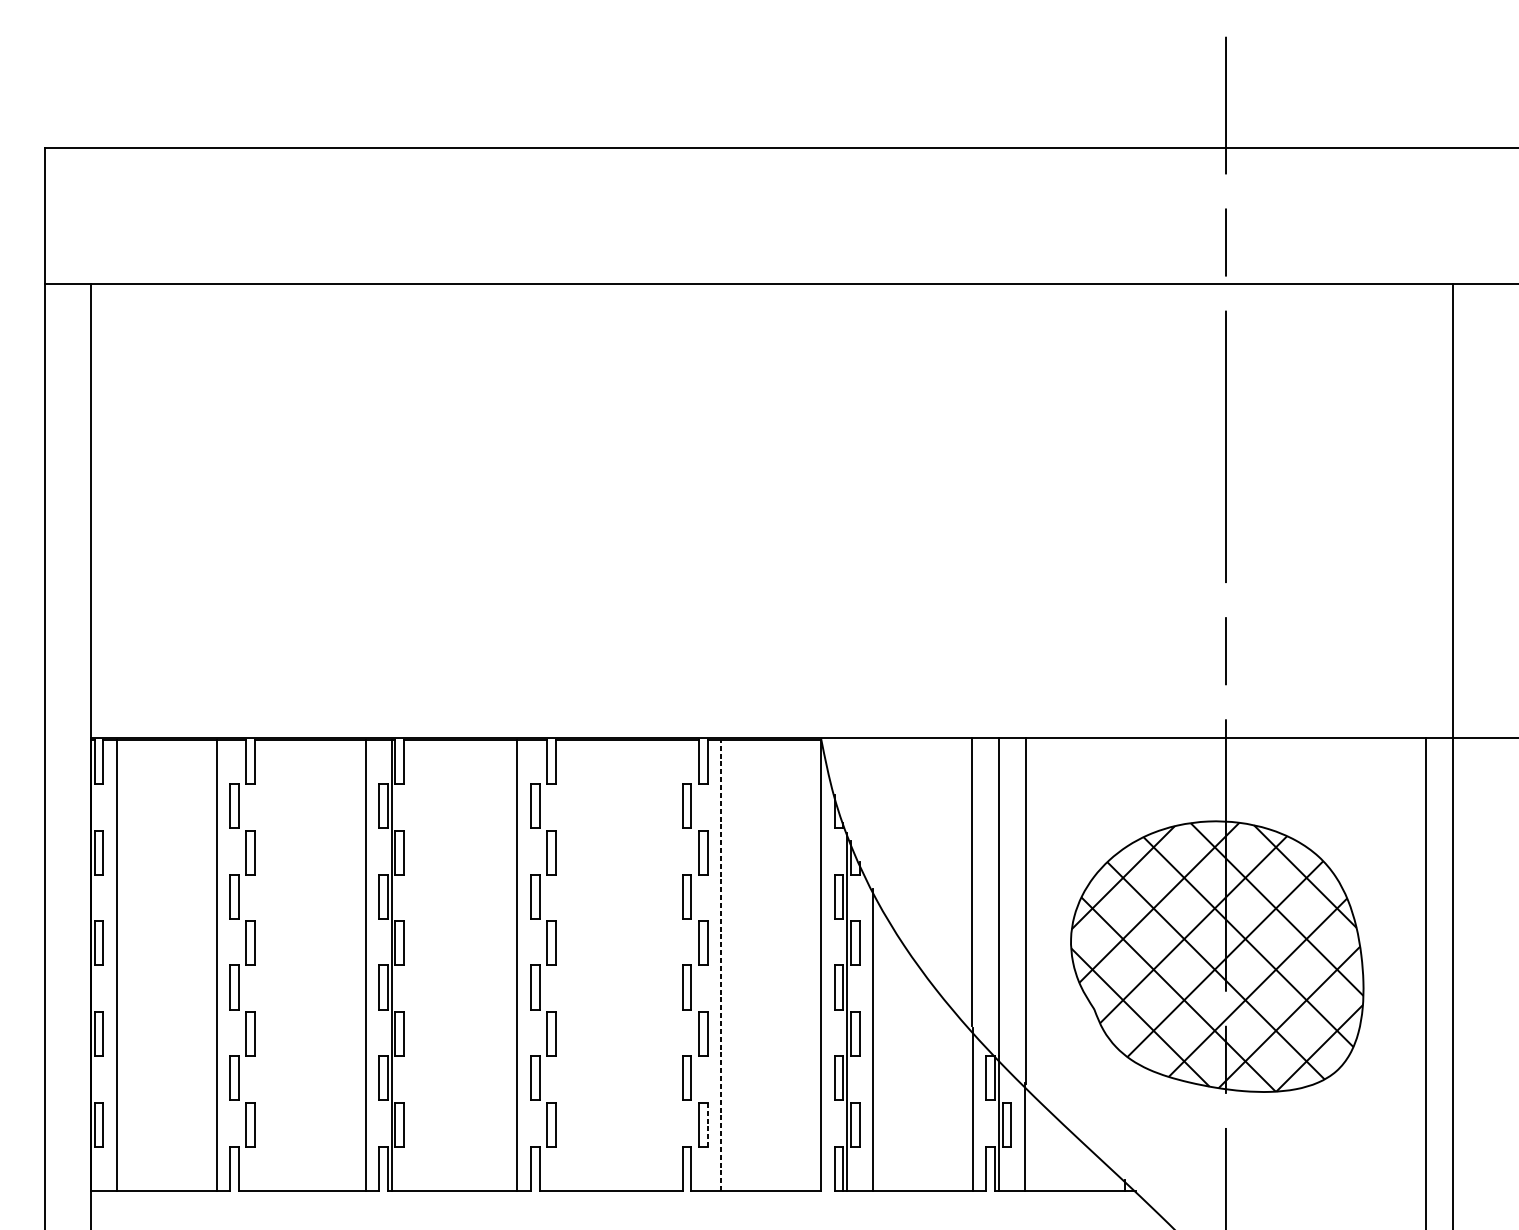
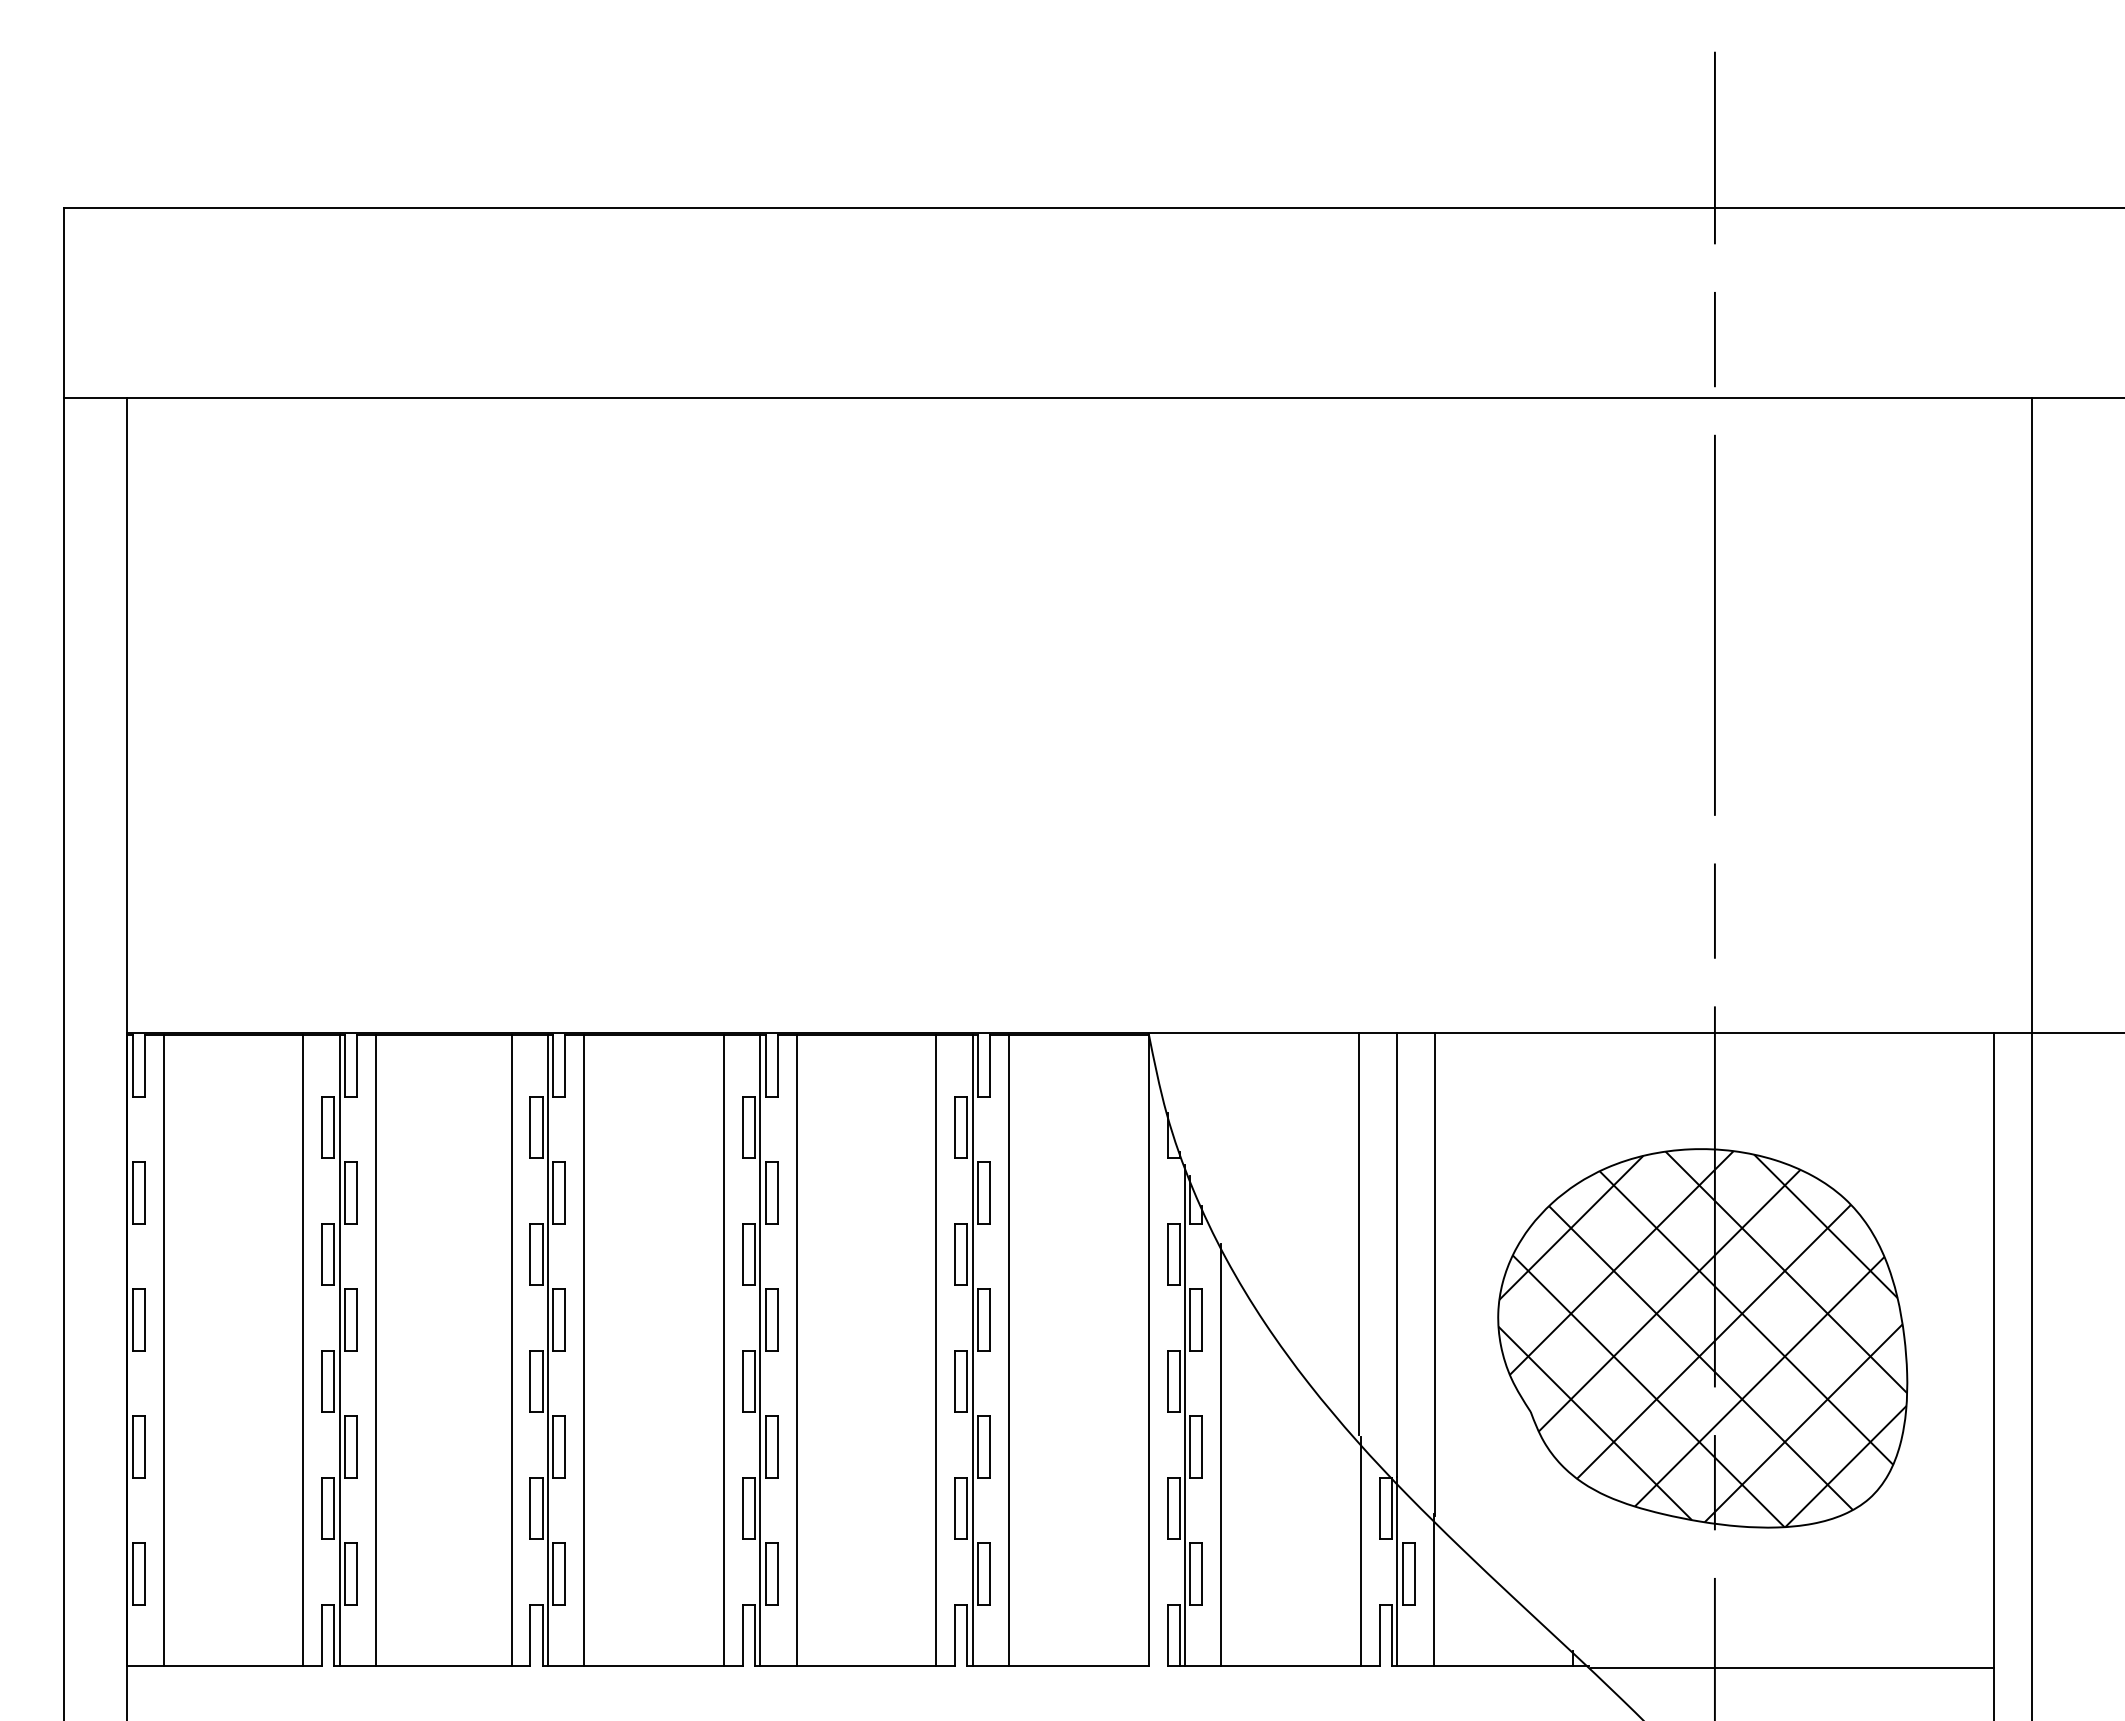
line: (242, 965) -> (339, 1350), added
line: (268, 965) -> (375, 1350), added
line: (417, 965) -> (584, 1350), added
line: (543, 965) -> (760, 1350), added
line: (569, 965) -> (796, 1350), added
line: (669, 965) -> (936, 1350), added
line: (695, 965) -> (972, 1350), added
line: (720, 965) -> (1008, 1350), dashed -> solid
line: (708, 1124) -> (990, 1573), dashed -> solid
line: (1281, 1192) -> (1792, 1668), added

